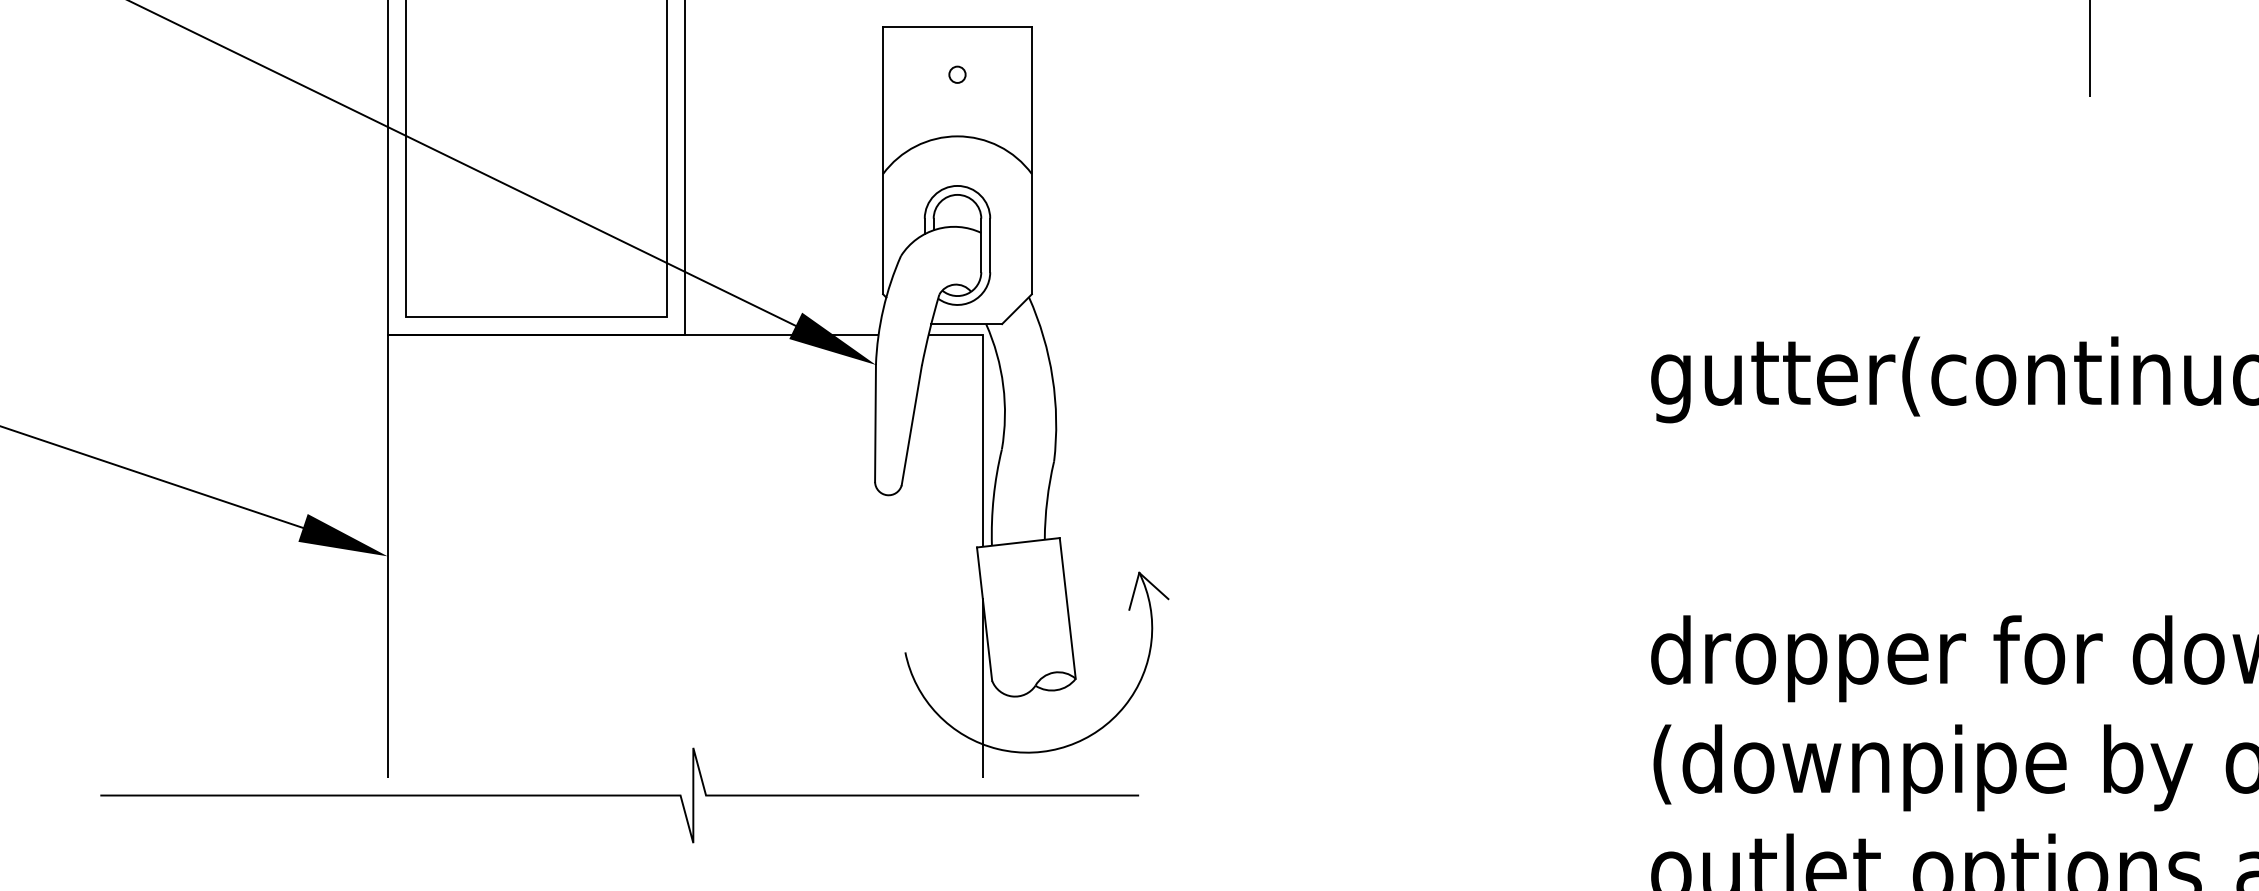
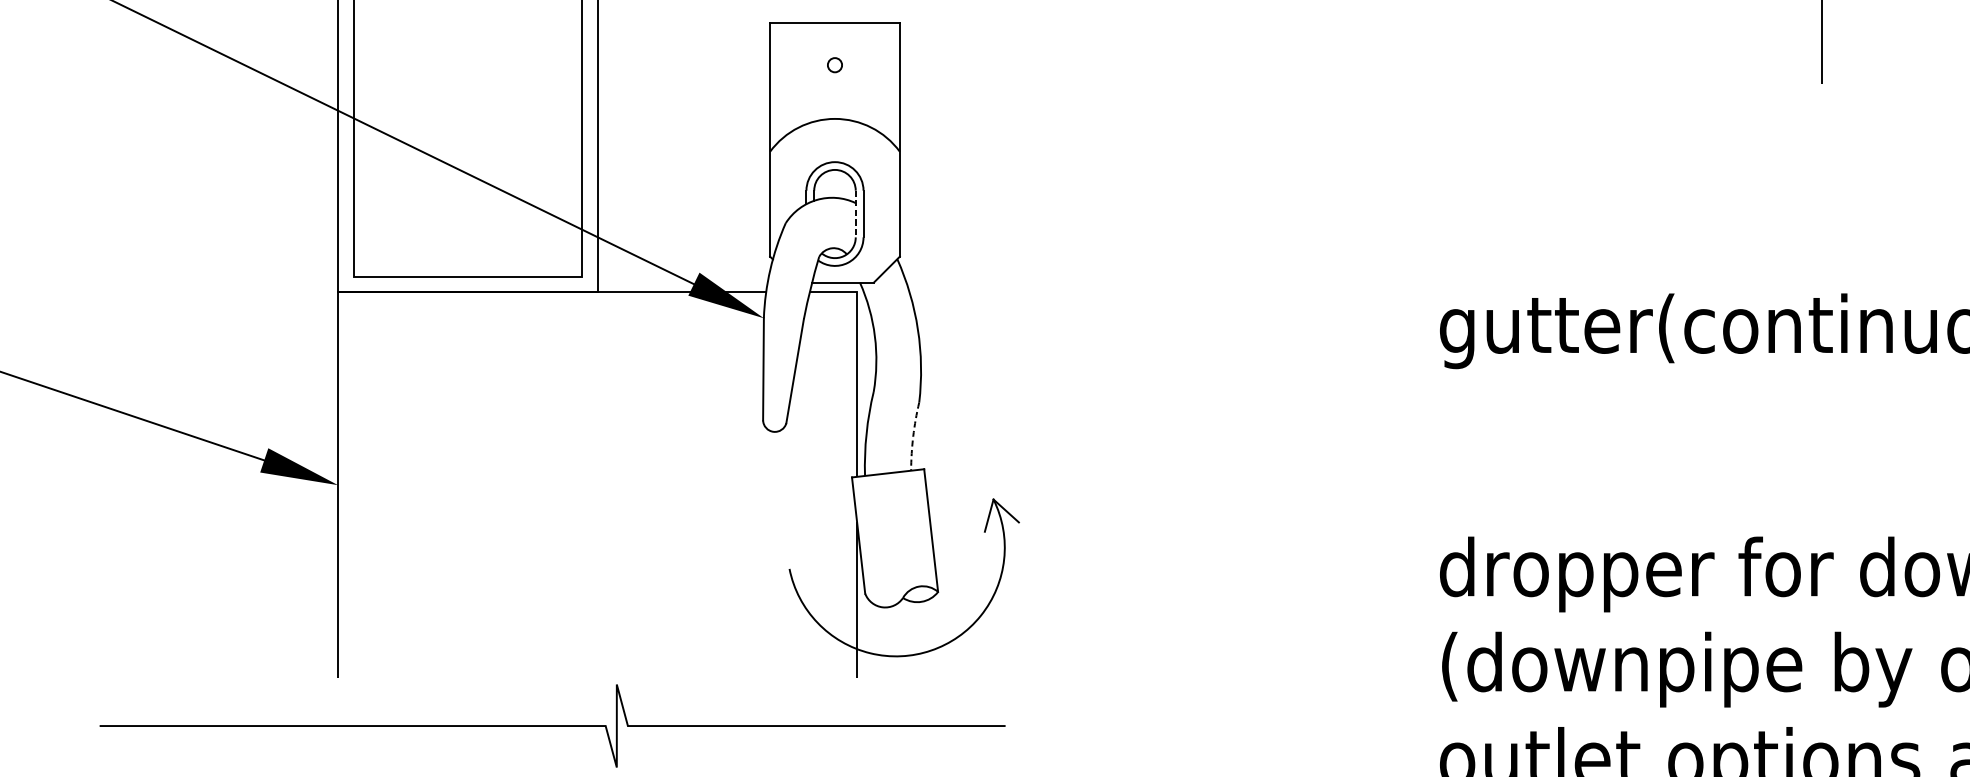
line: (981, 245) -> (855, 214), solid -> dashed
arc: (1047, 500) -> (913, 436), solid -> dashed
curve: (619, 795) -> (552, 726), moved

